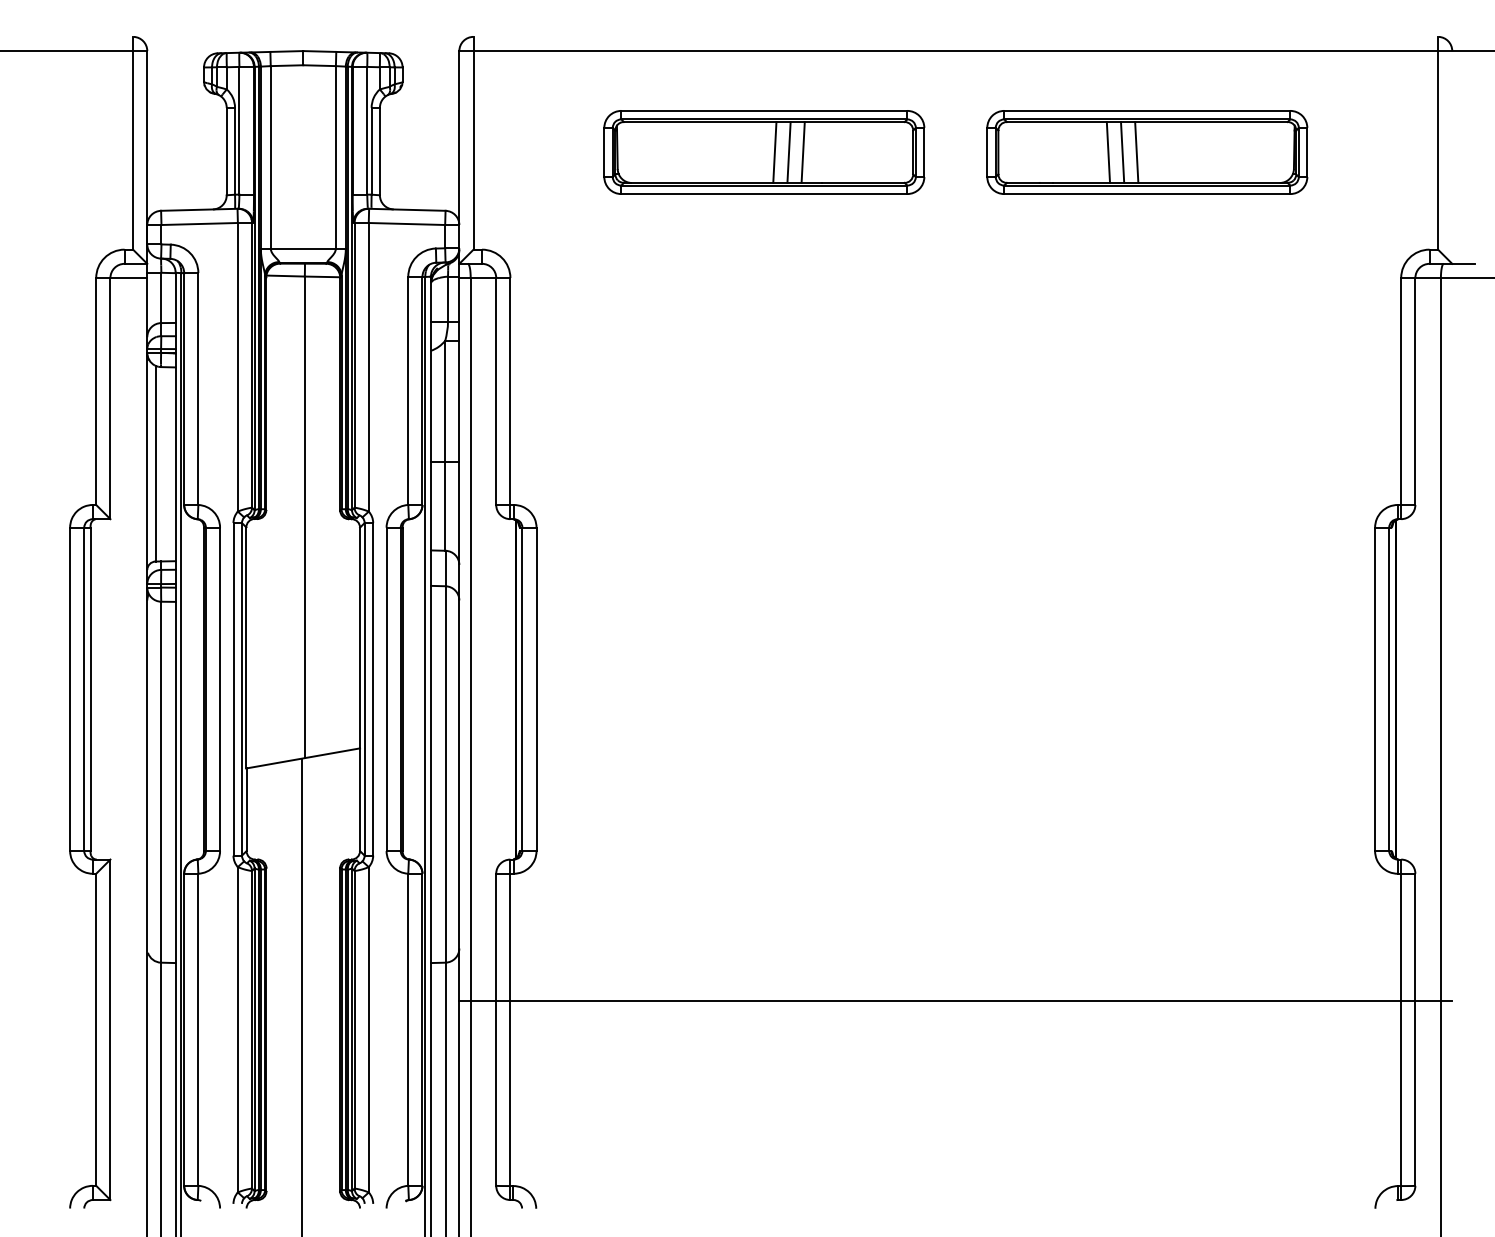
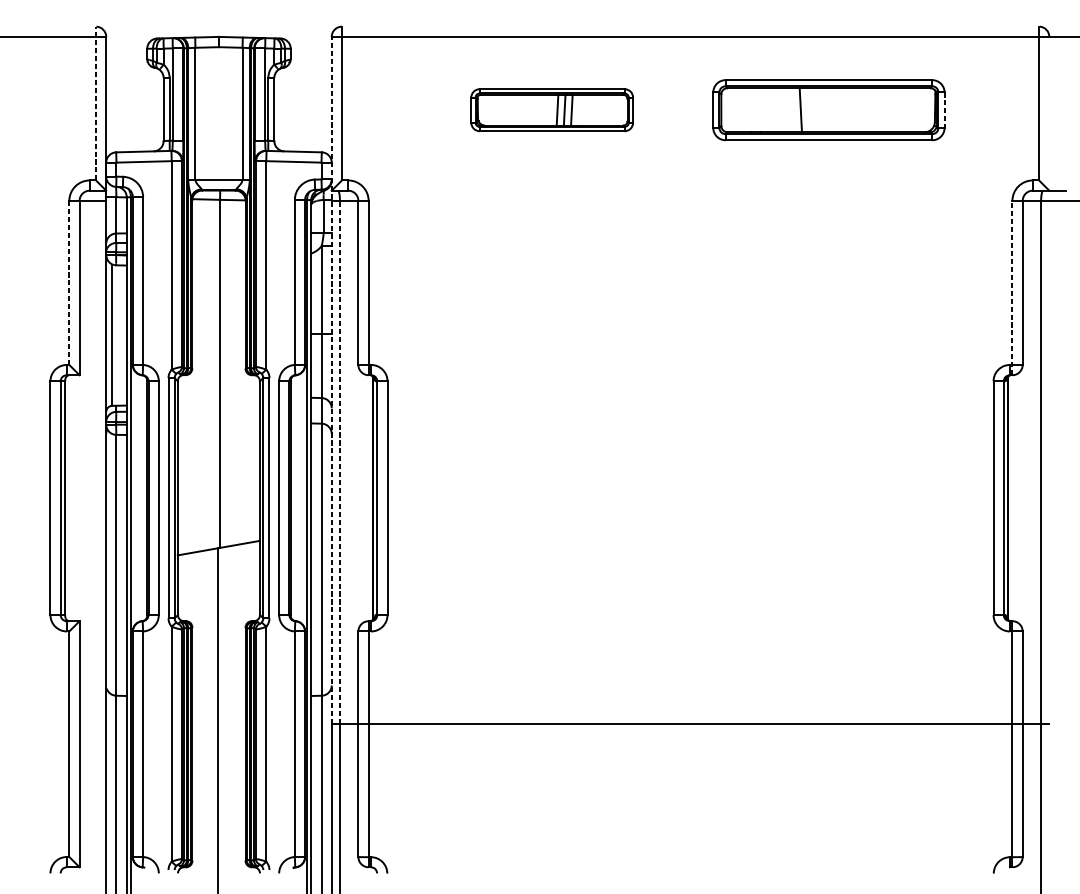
line: (133, 142) -> (96, 102), solid -> dashed
part: (764, 152) -> (552, 110), size x0.7
line: (1122, 152) -> (811, 110), removed
line: (1136, 152) -> (821, 110), removed
line: (1307, 152) -> (944, 110), solid -> dashed
line: (96, 392) -> (69, 283), solid -> dashed
line: (1401, 398) -> (1012, 288), solid -> dashed
line: (459, 525) -> (331, 379), solid -> dashed
line: (470, 639) -> (339, 462), solid -> dashed

